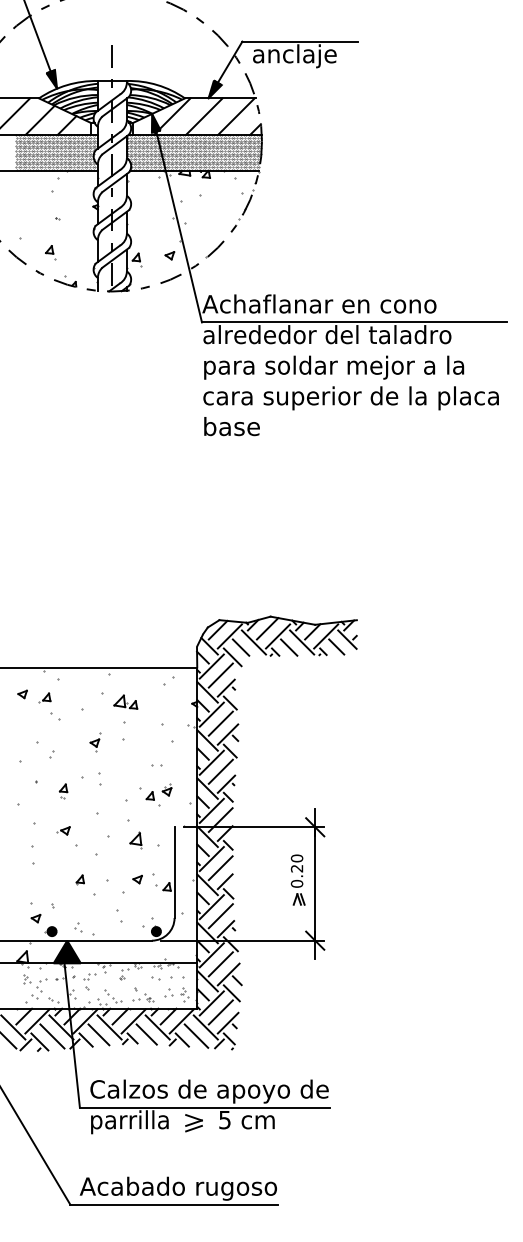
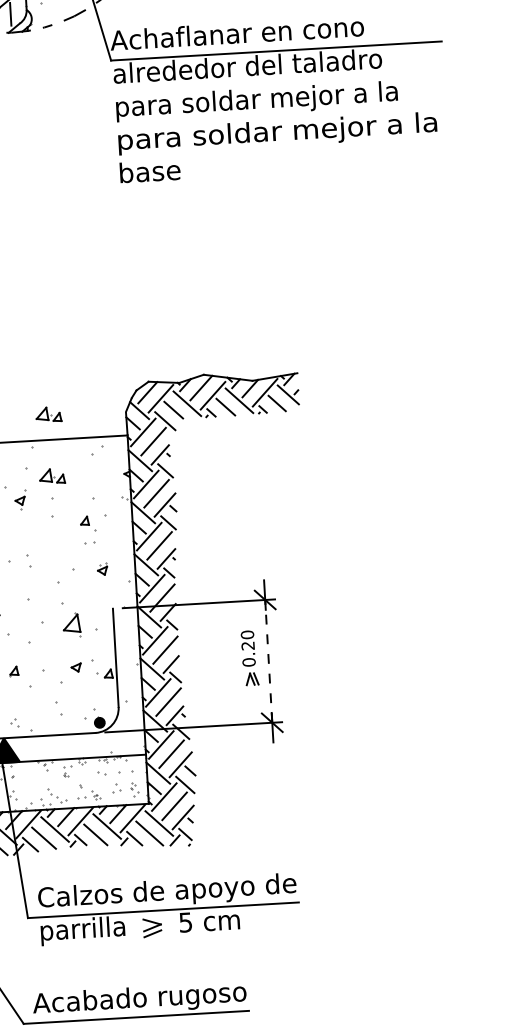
text: (350, 398) -> (276, 133), cara superior de la placa -> para soldar mejor a la
part: (125, 644) -> (48, 413), added
part: (95, 742) -> (20, 500), moved
part: (152, 798) -> (87, 523), moved
part: (135, 840) -> (71, 625), size x1.4
line: (315, 883) -> (269, 660), solid -> dashed
part: (89, 981) -> (30, 781), removed

